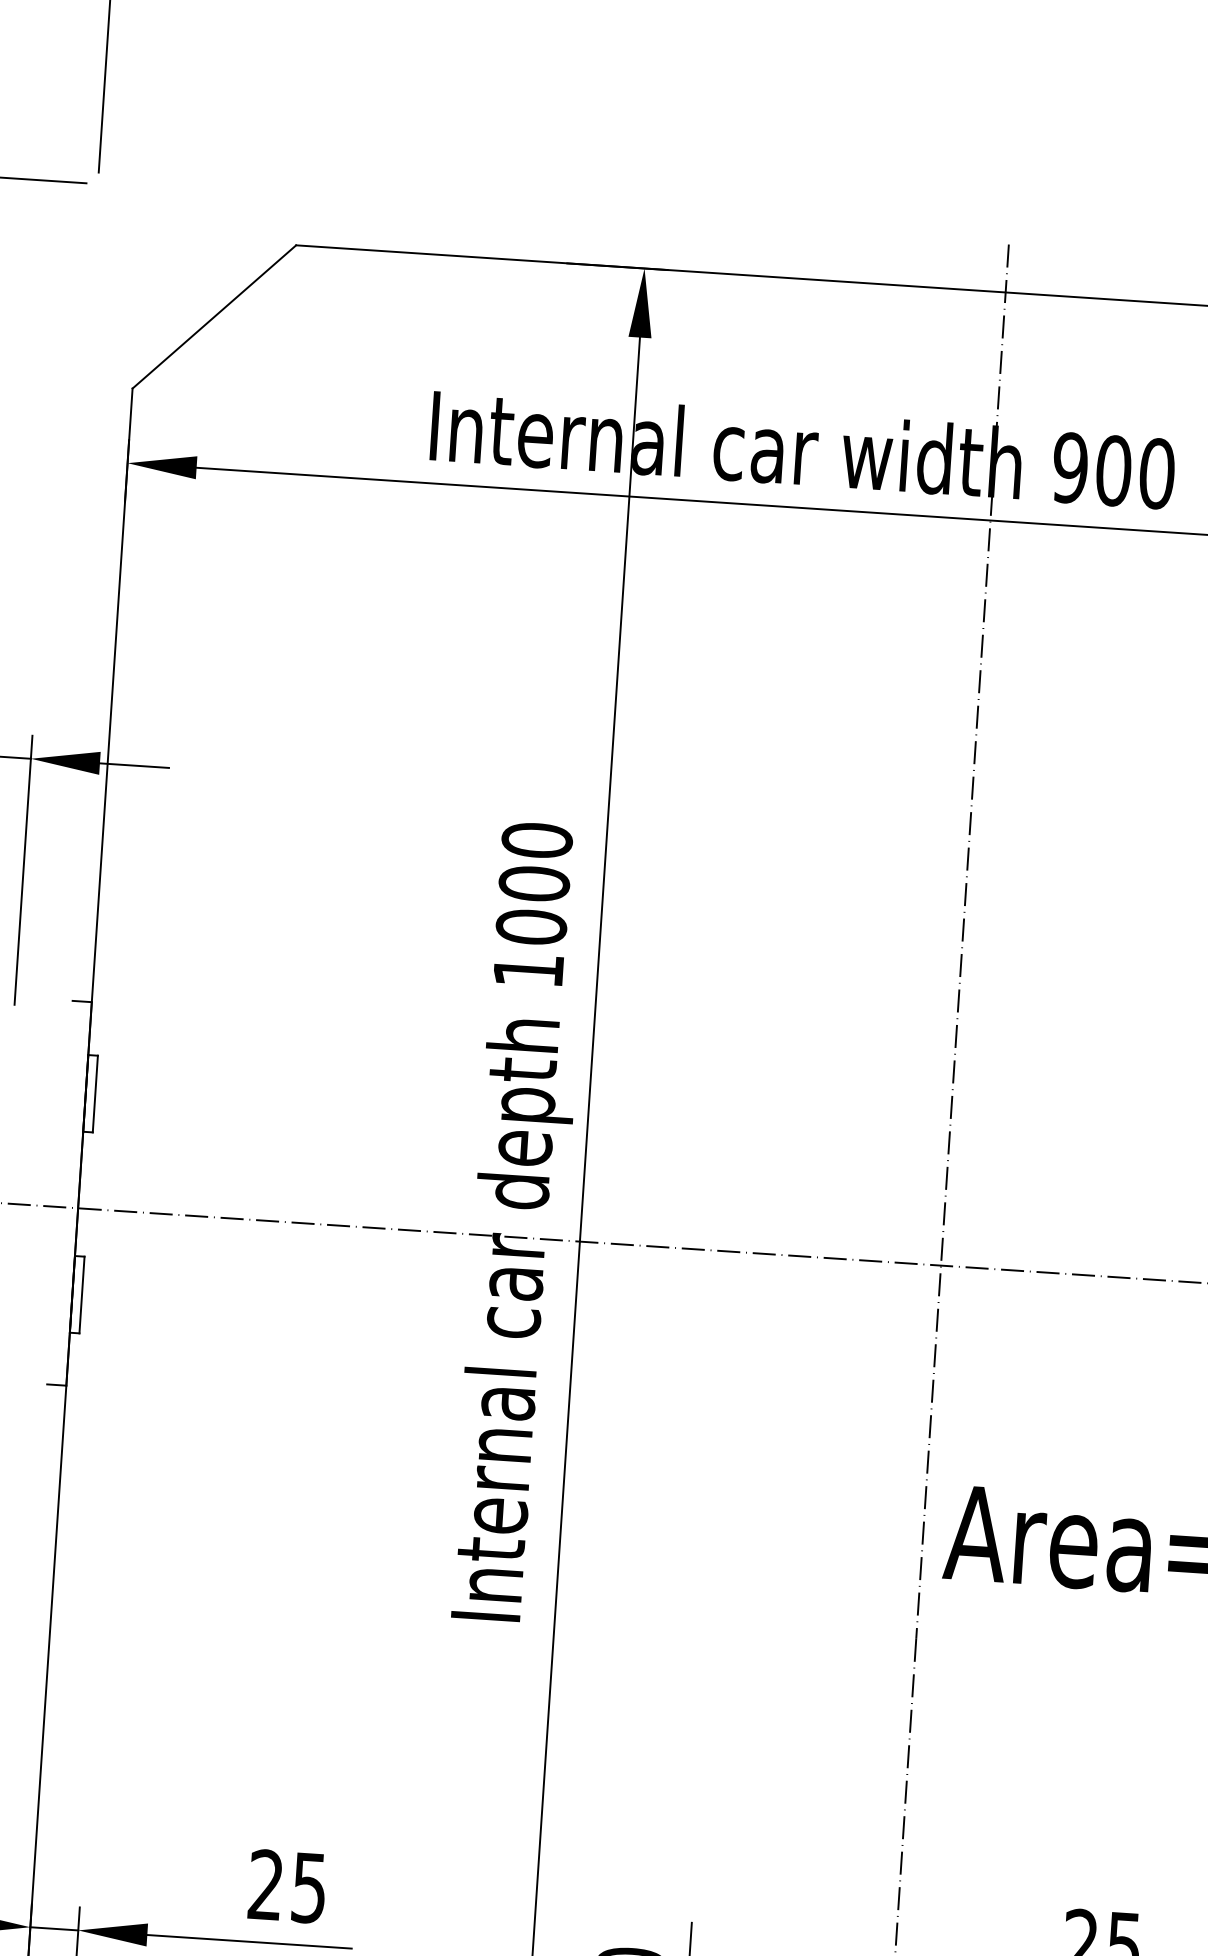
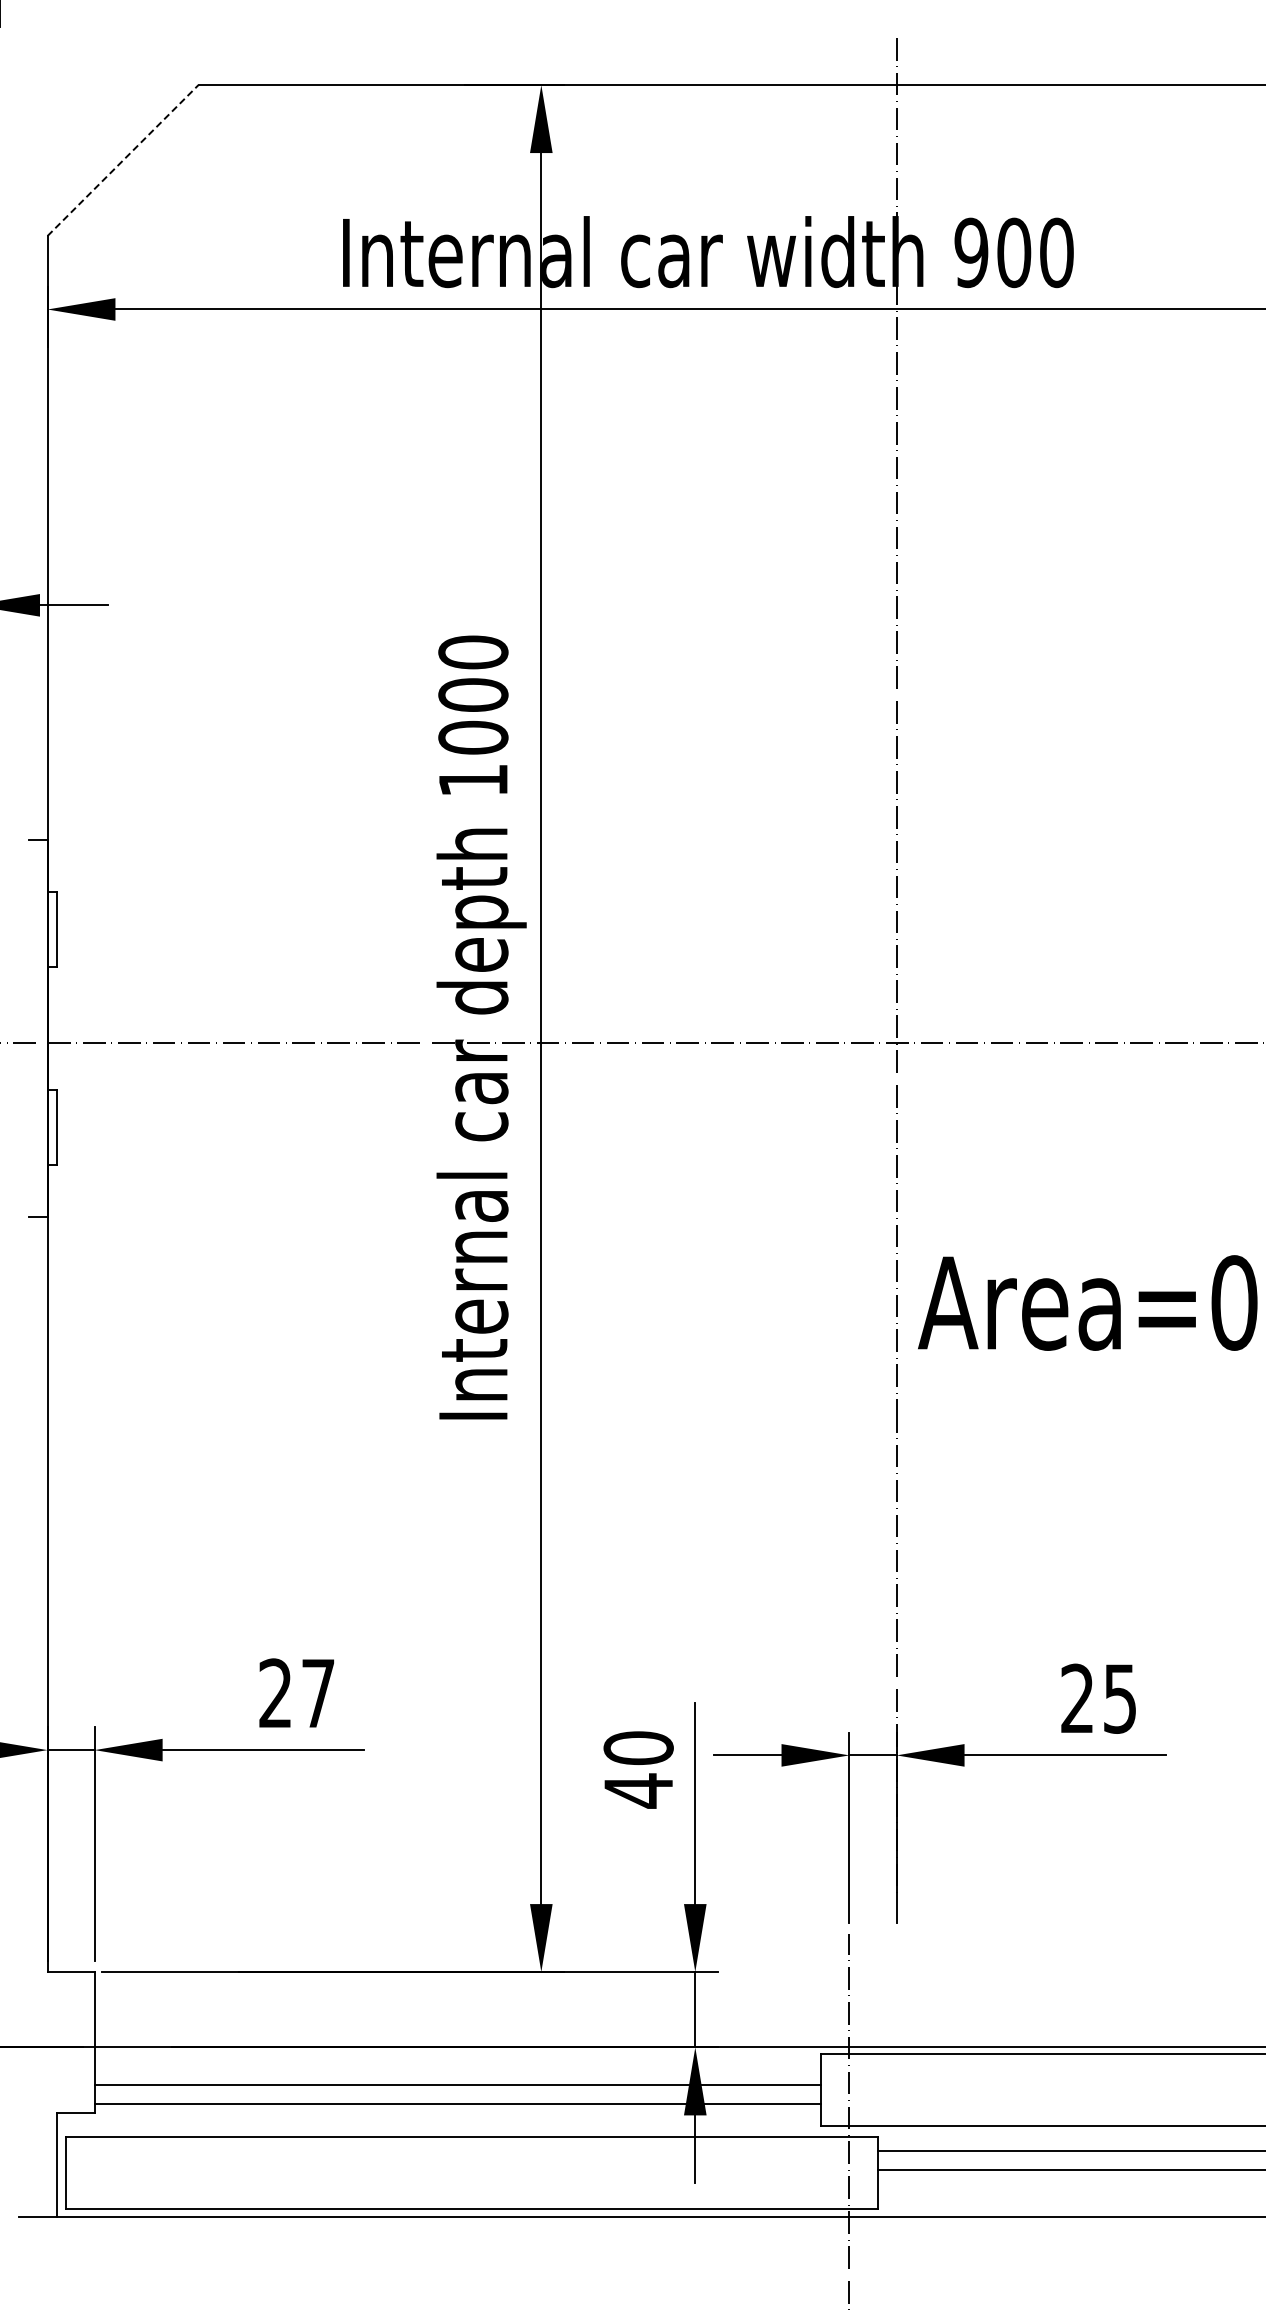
line: (214, 316) -> (123, 160), solid -> dashed
text: (309, 1888) -> (318, 1693), 25 -> 27

